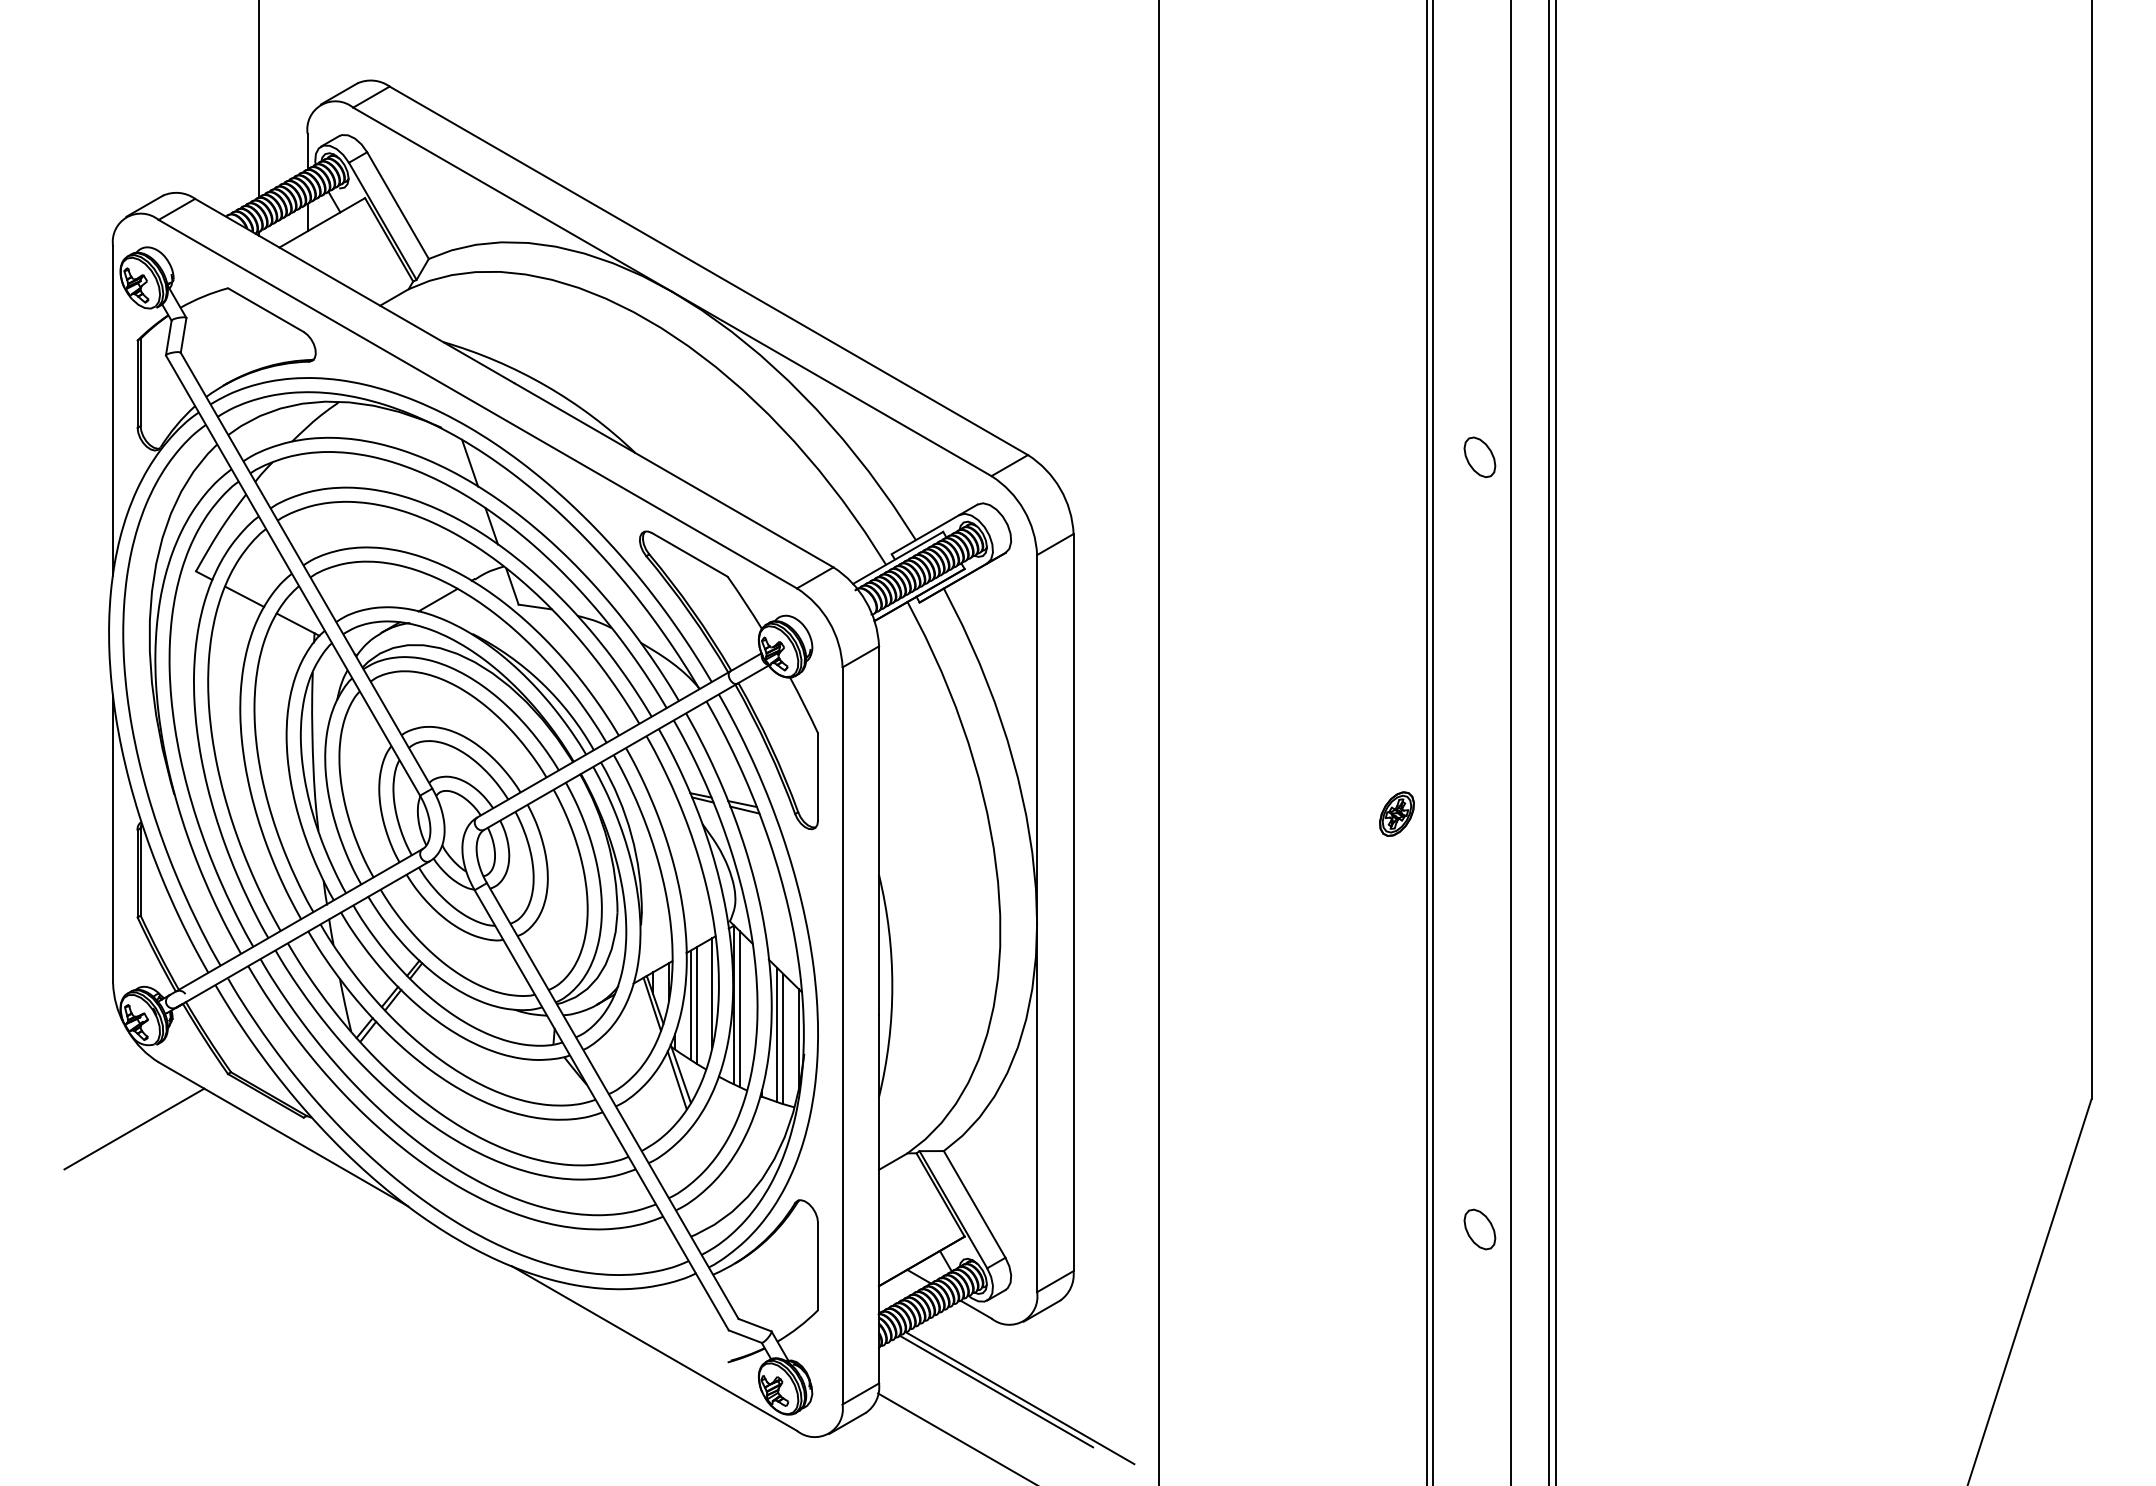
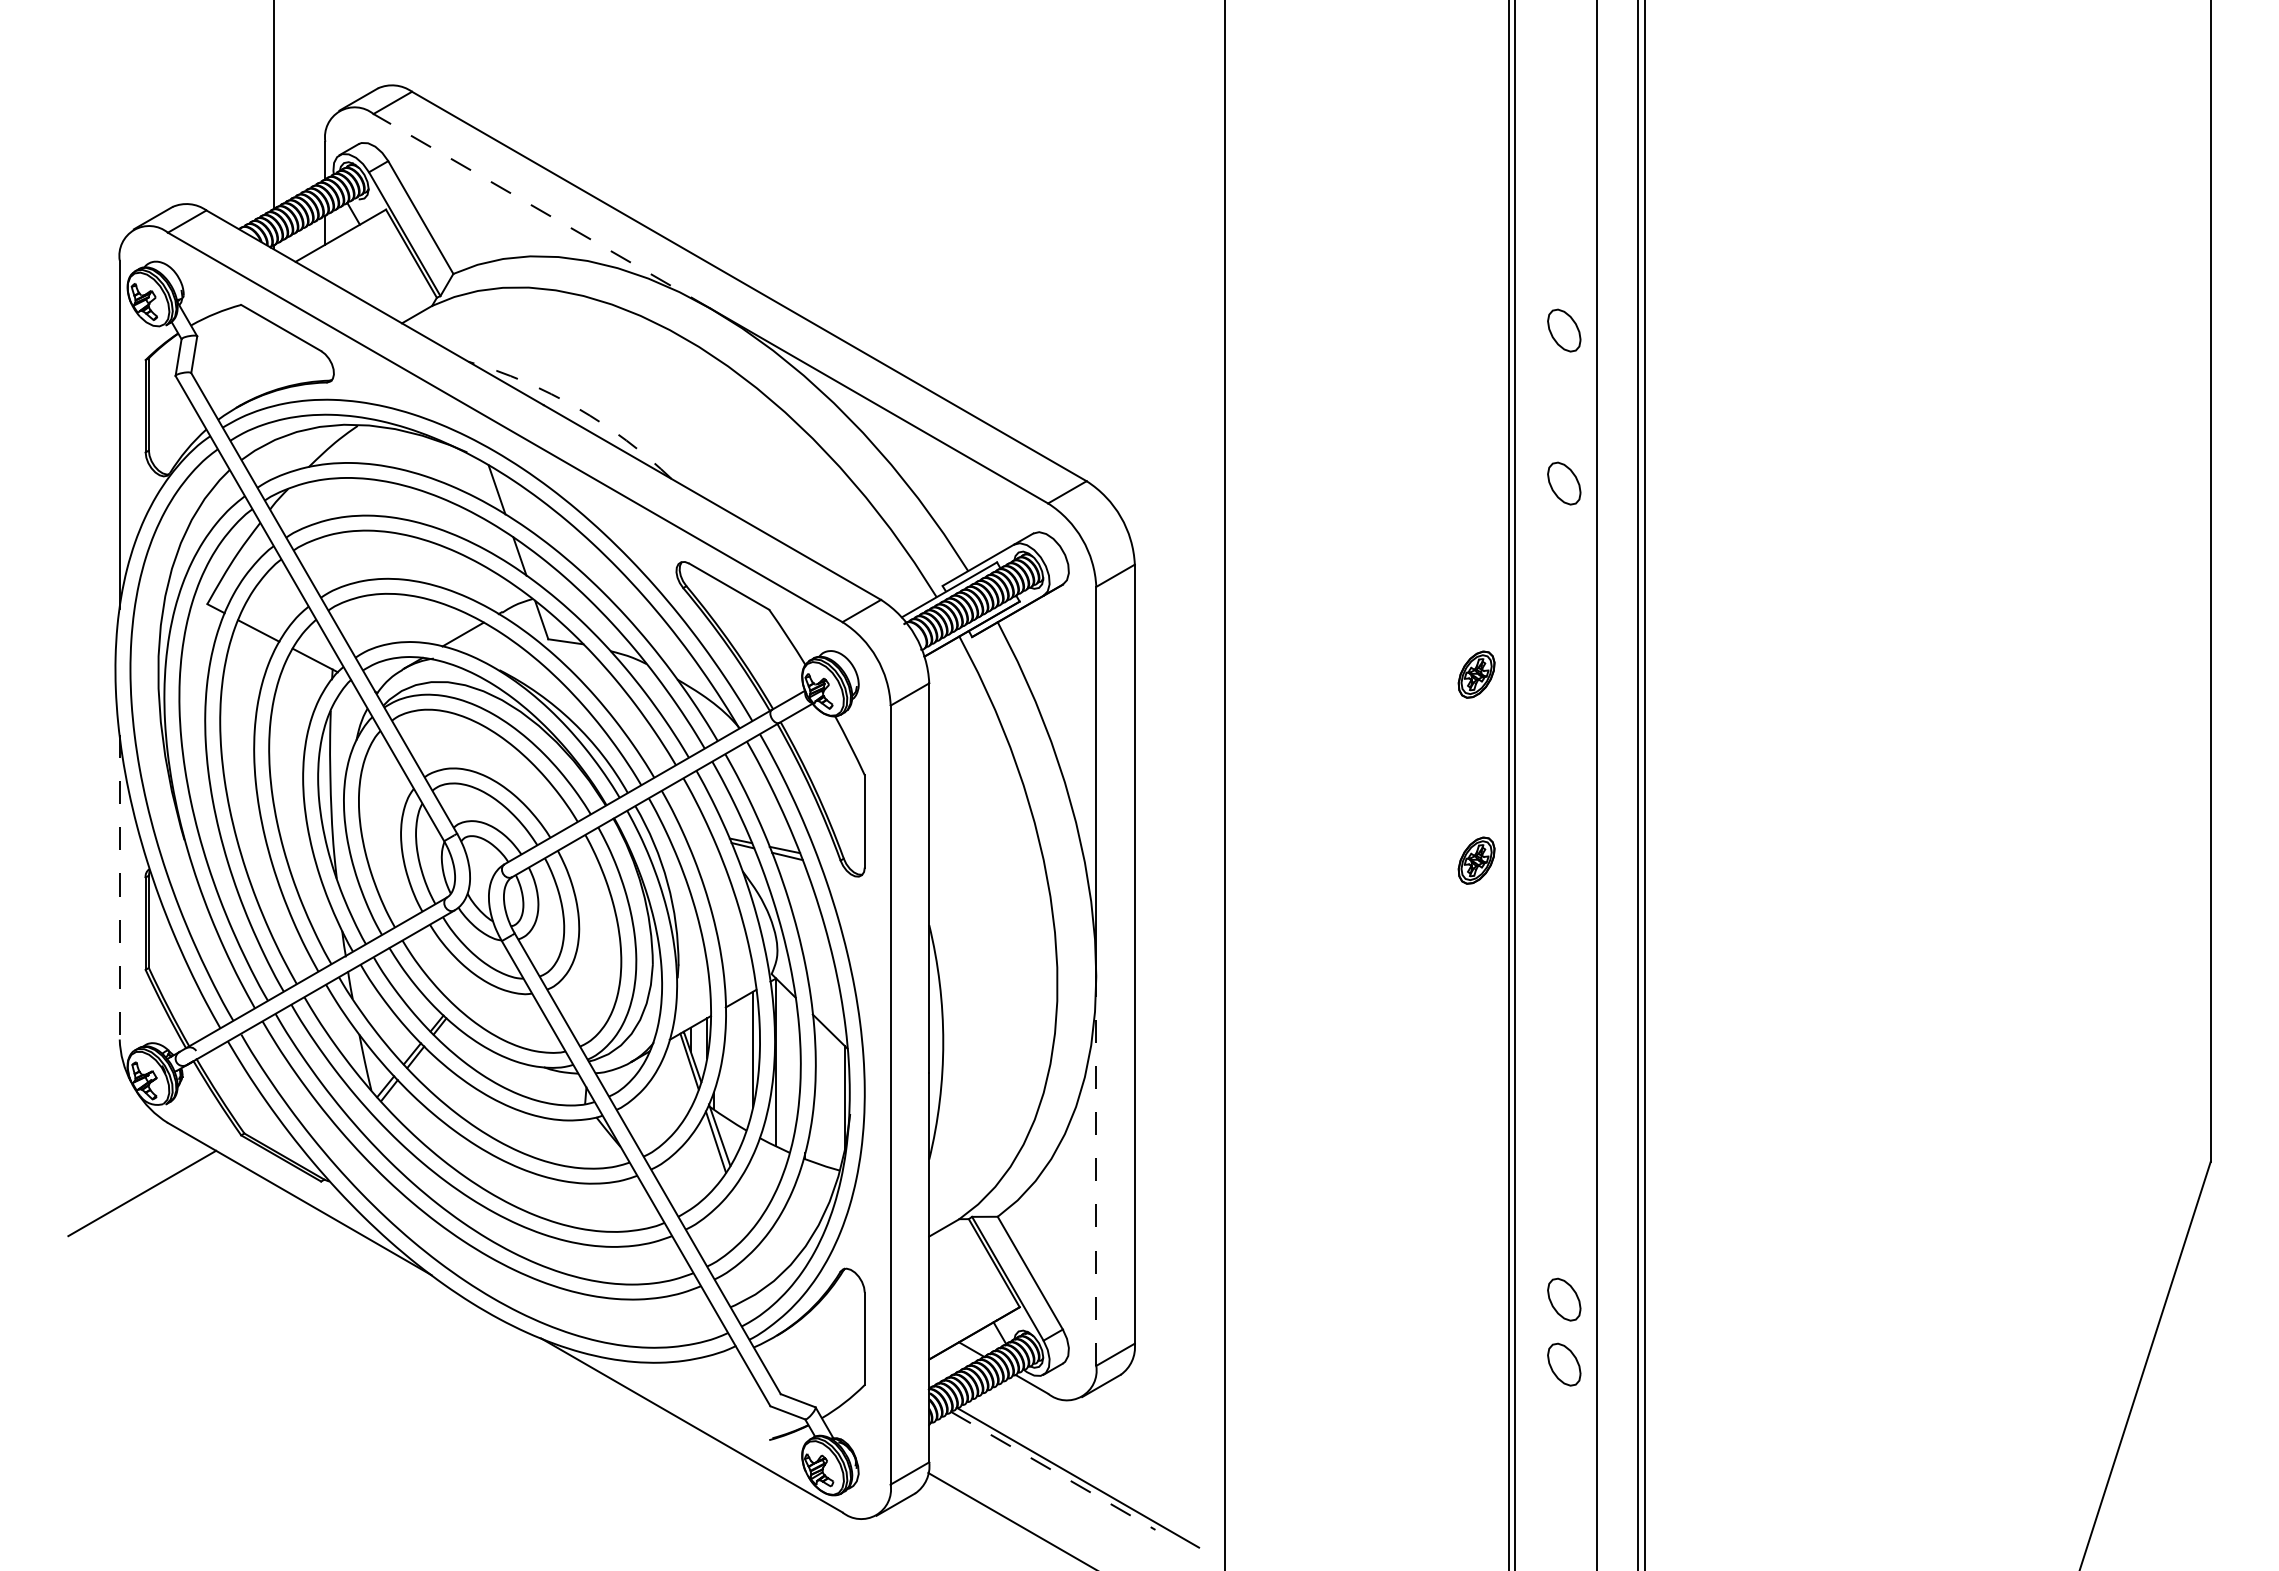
line: (513, 199) -> (542, 211), solid -> dashed
part: (1480, 312) -> (1564, 330), added
arc: (546, 386) -> (577, 408), solid -> dashed
part: (1396, 637) -> (1476, 674), added
line: (112, 839) -> (119, 887), solid -> dashed
line: (691, 1005) -> (730, 1062), removed
line: (696, 1005) -> (736, 1062), removed
line: (740, 1008) -> (782, 1066), removed
line: (777, 1035) -> (821, 1094), removed
line: (783, 1039) -> (828, 1098), removed
line: (1037, 1108) -> (1096, 1171), solid -> dashed
part: (1480, 1290) -> (1564, 1364), added
line: (996, 1392) -> (1053, 1471), solid -> dashed

